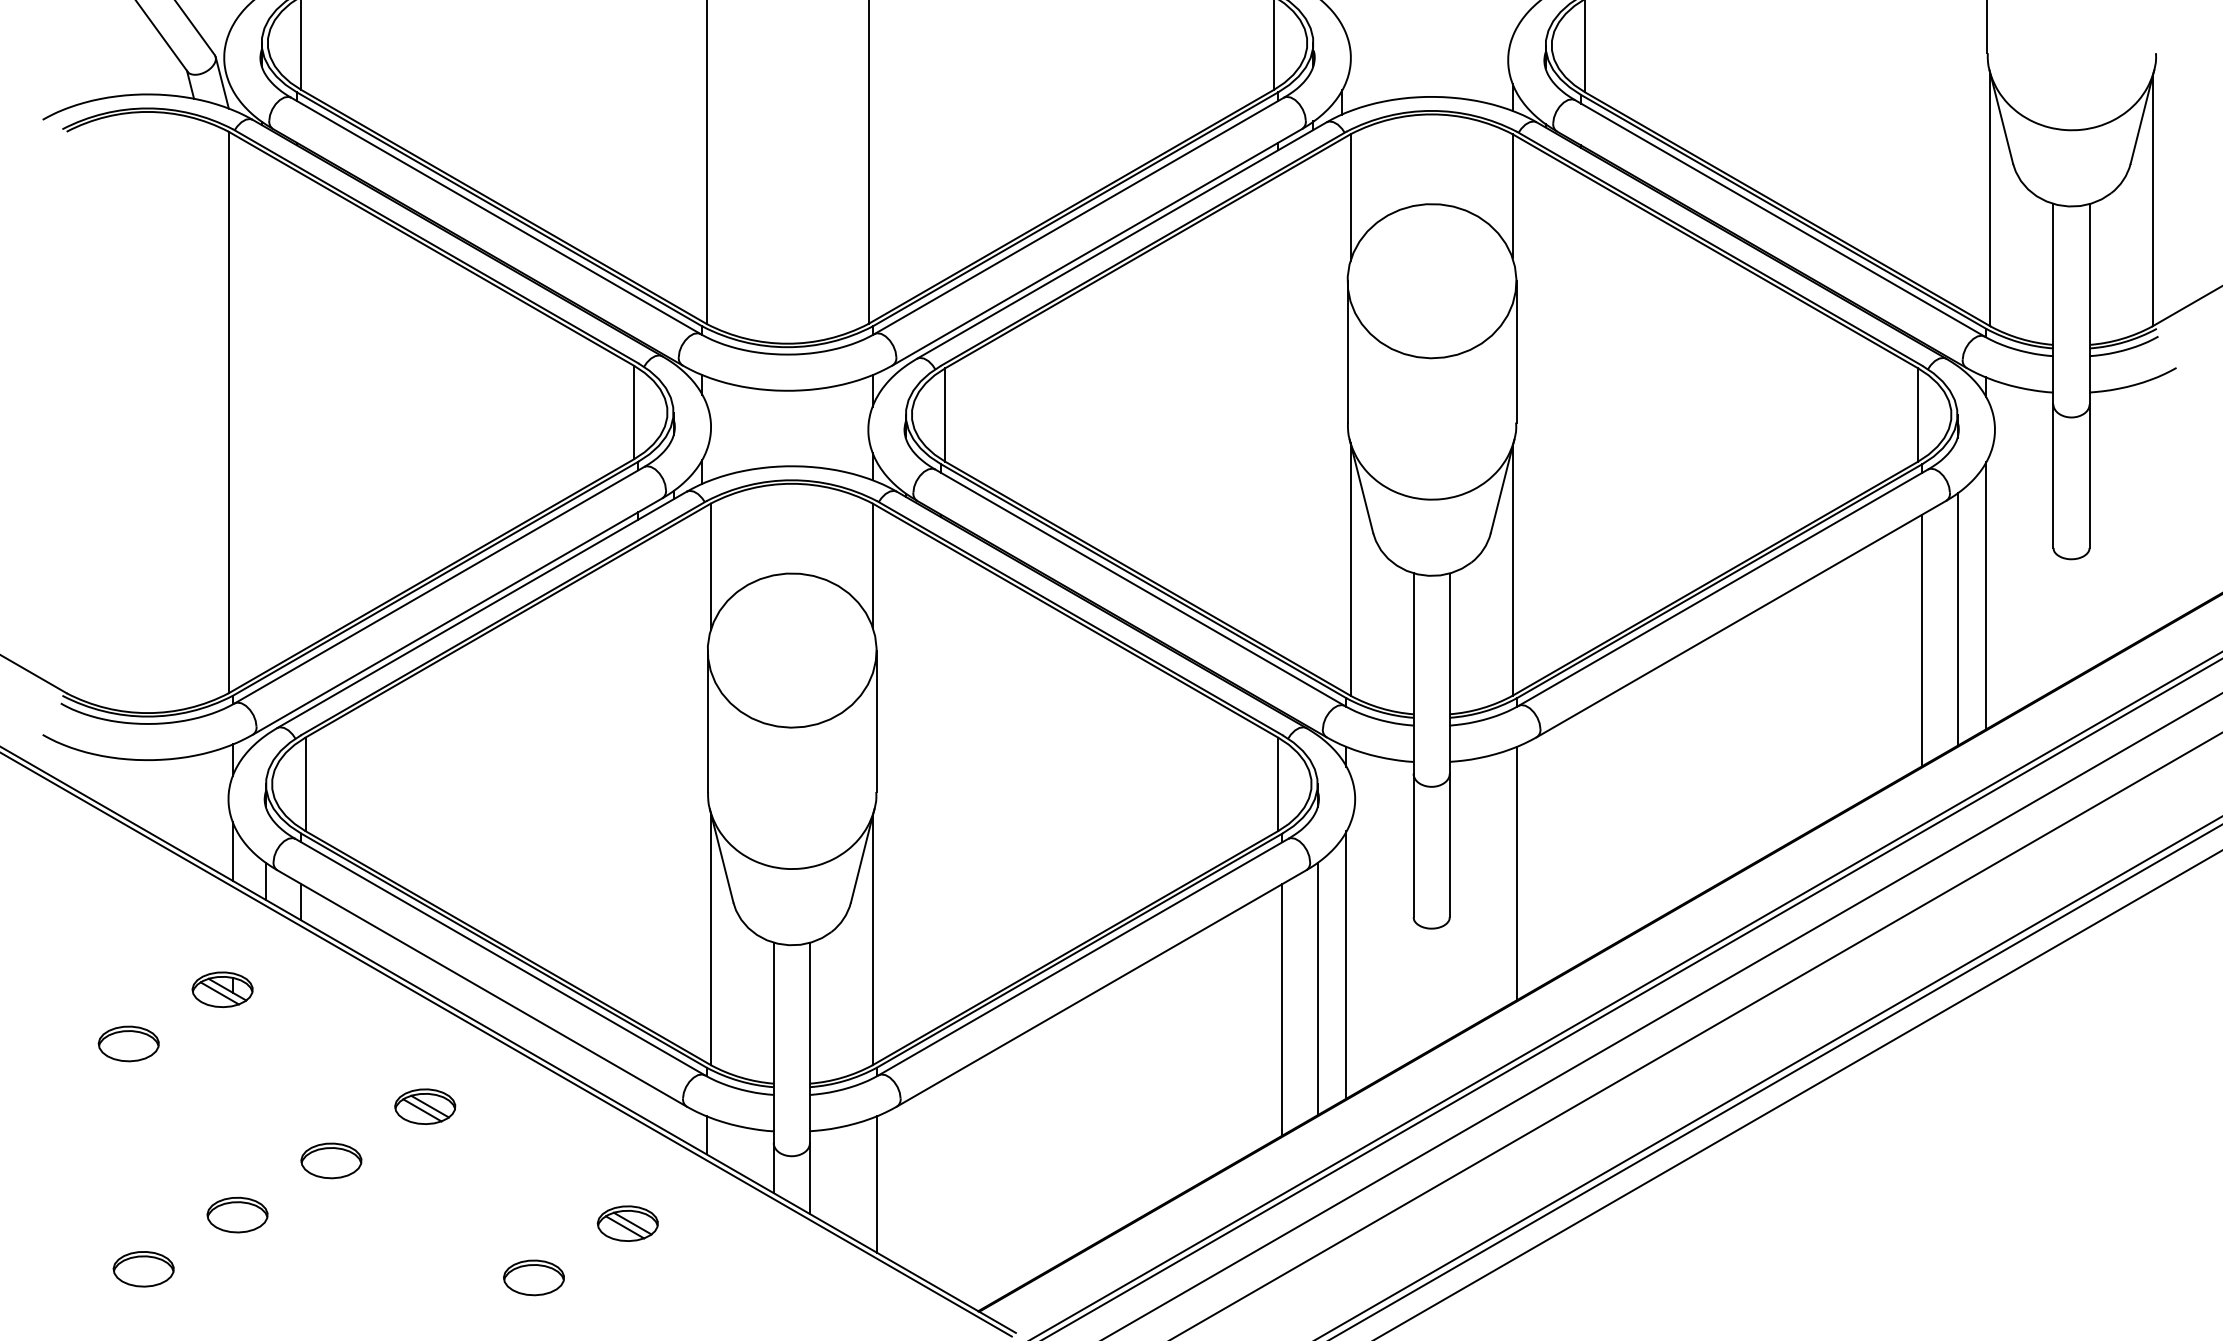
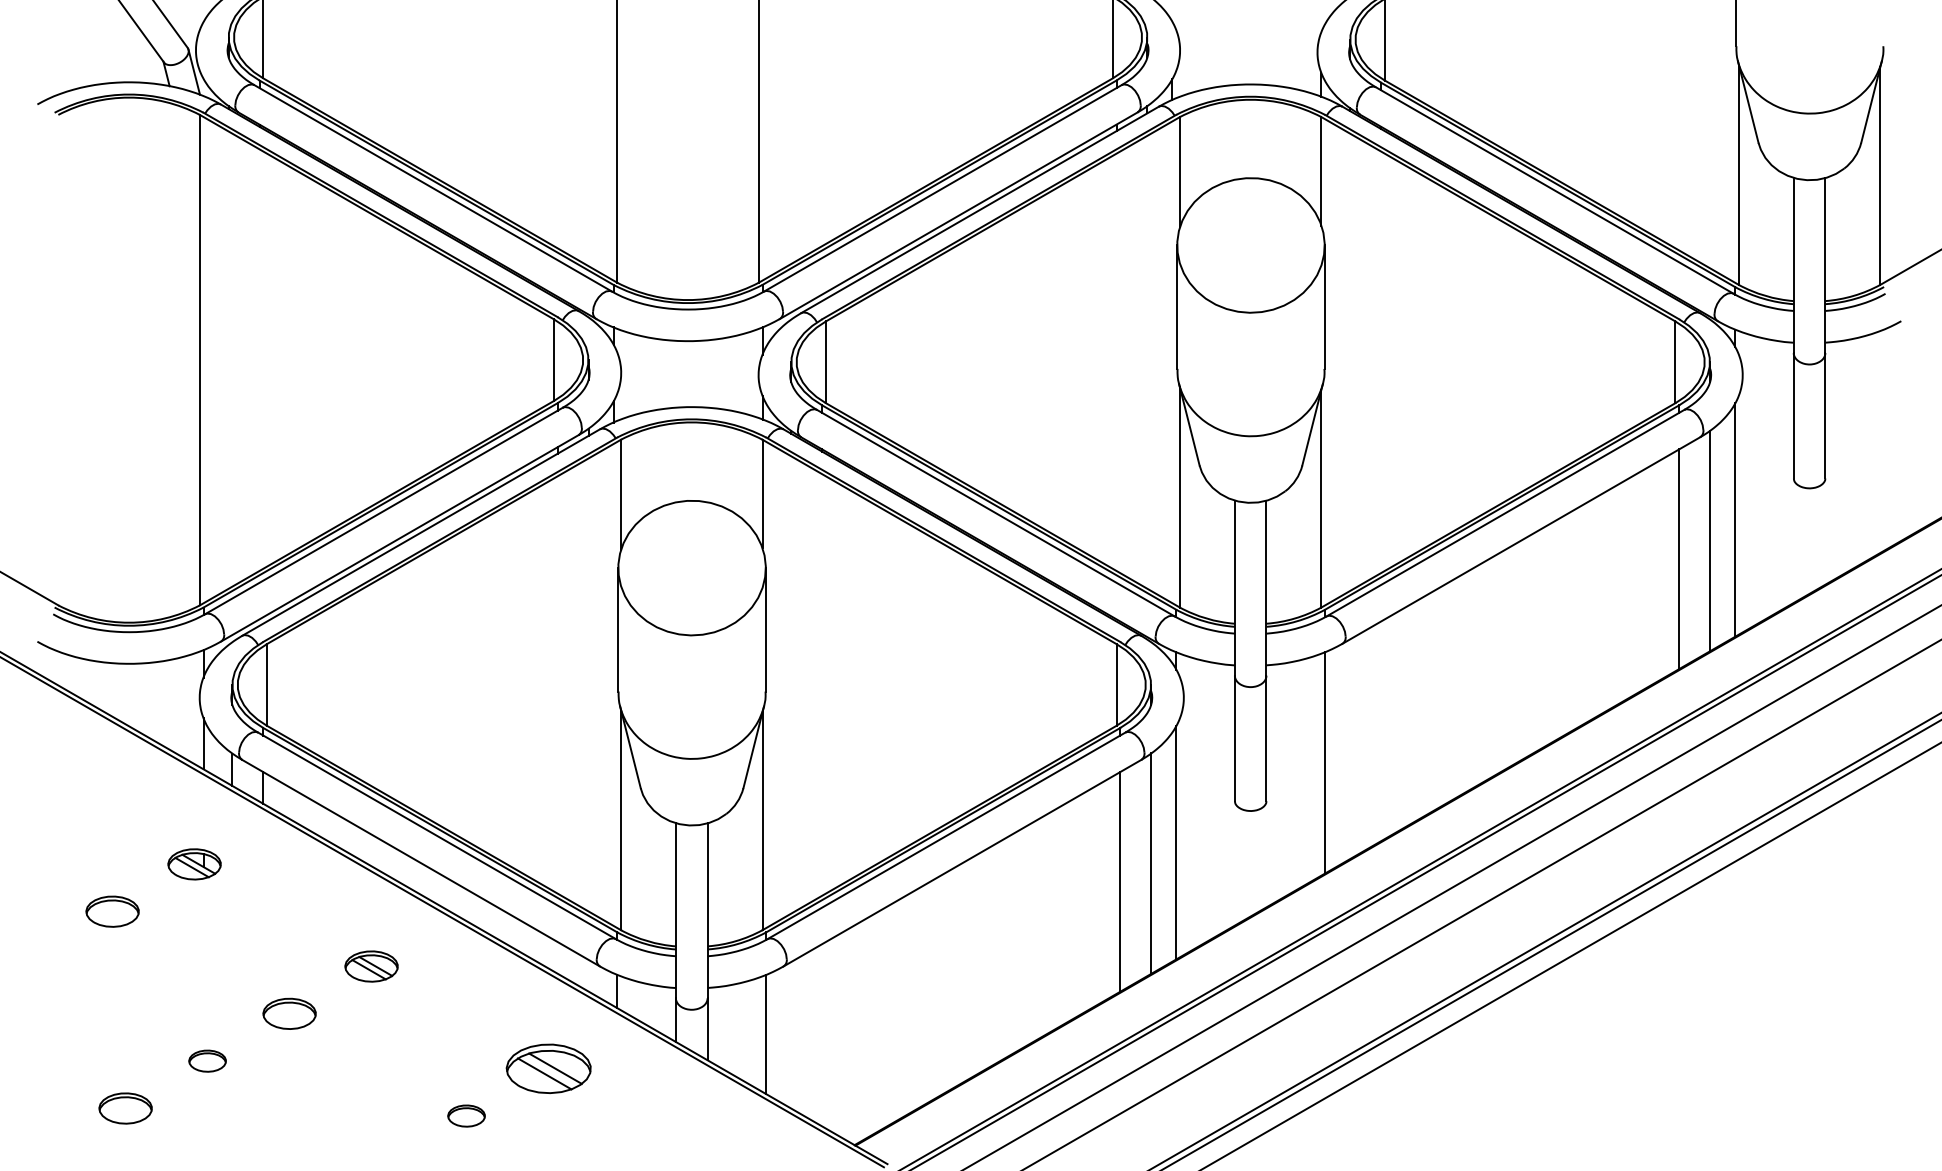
part: (237, 1214) -> (207, 1060), size x0.7
part: (627, 1223) -> (548, 1068), size x1.6
part: (533, 1277) -> (466, 1115), size x0.7

